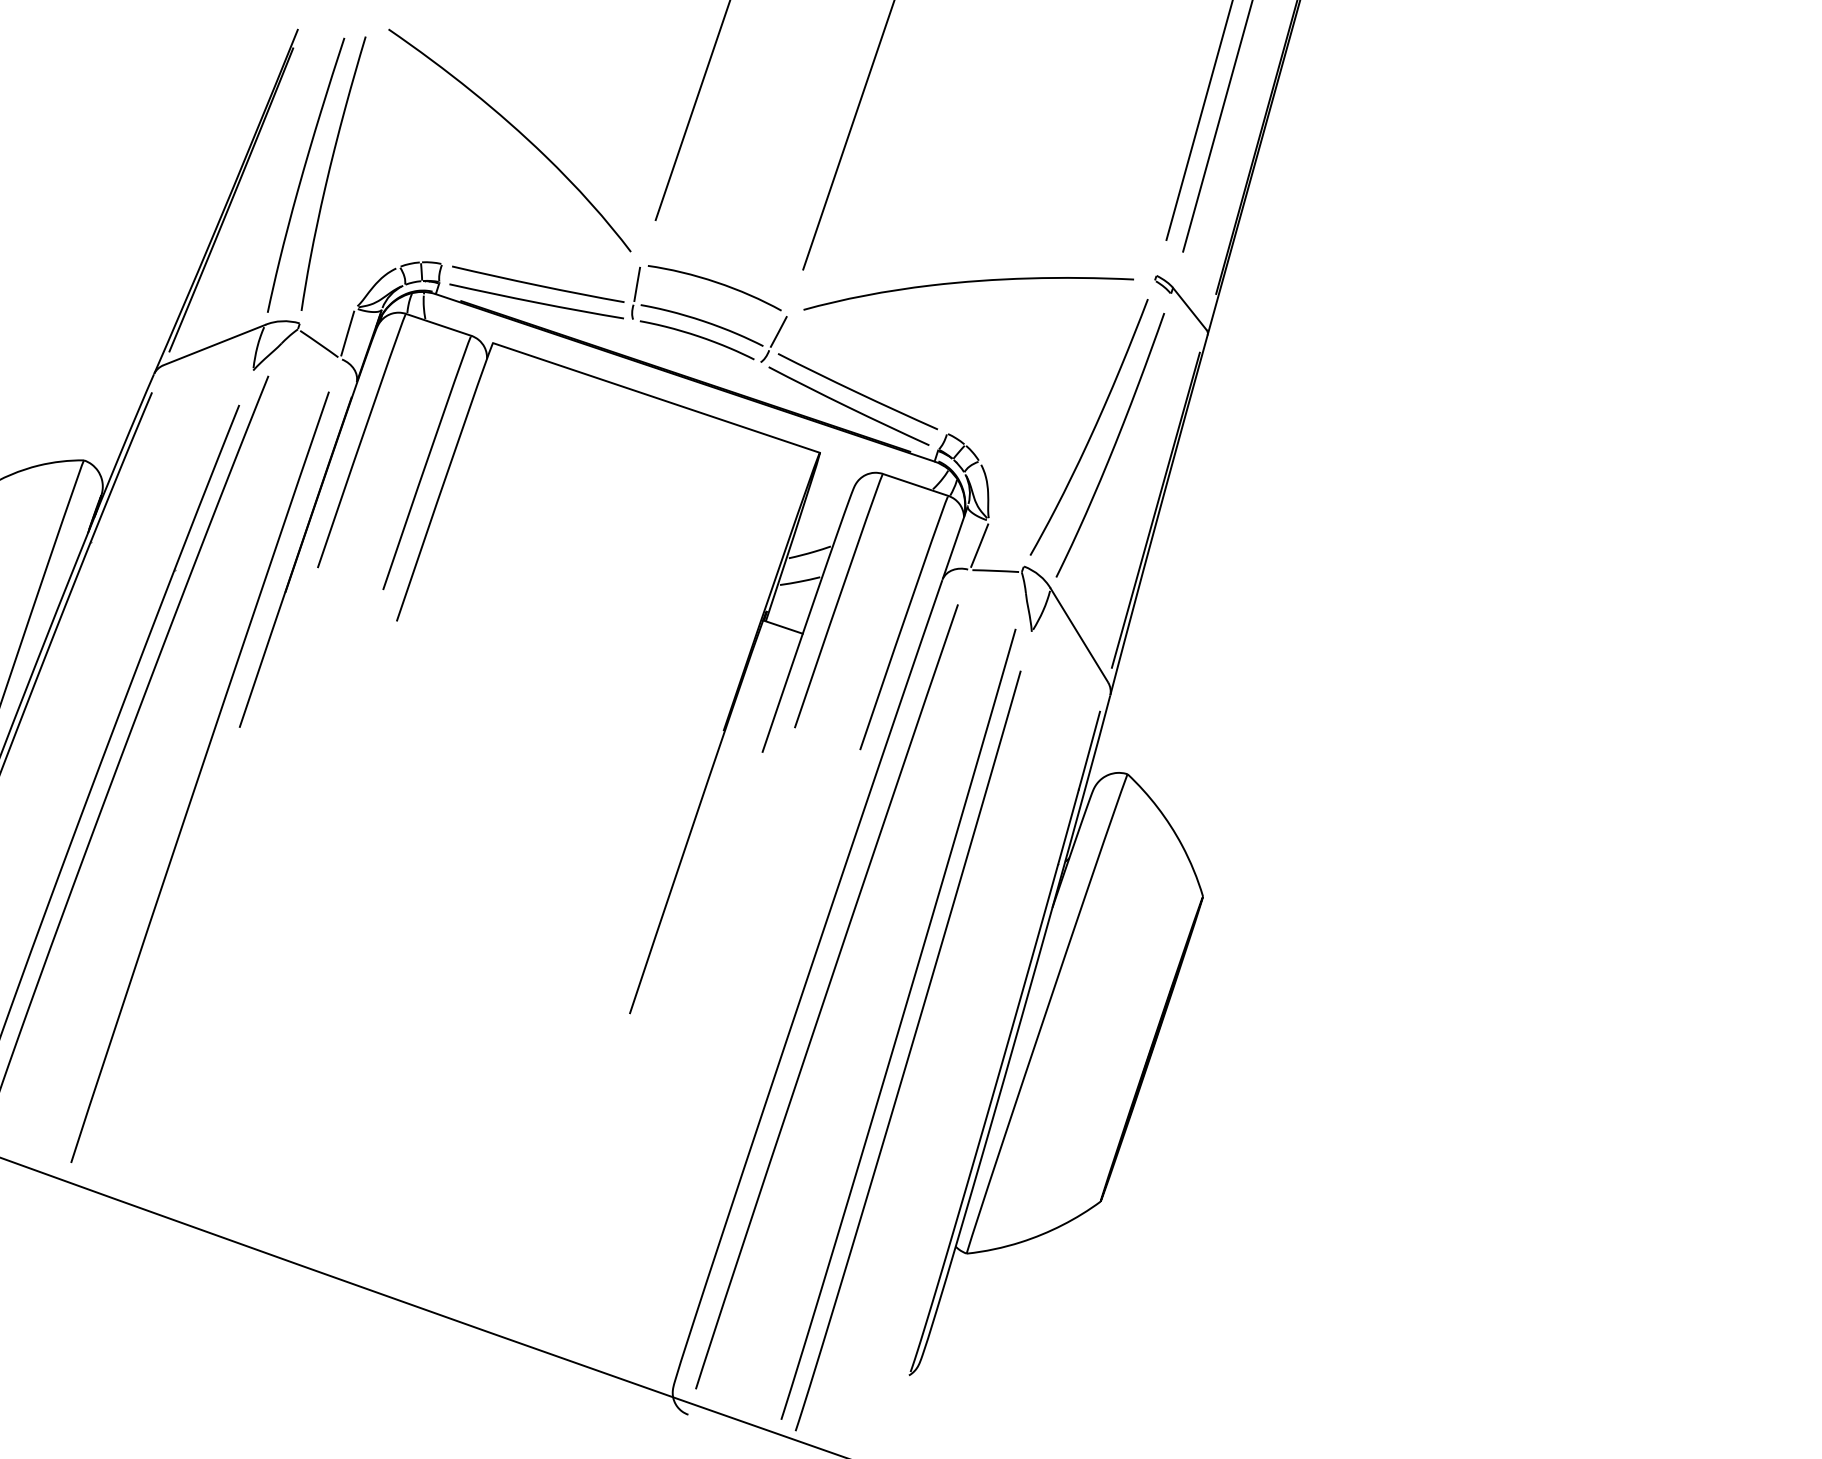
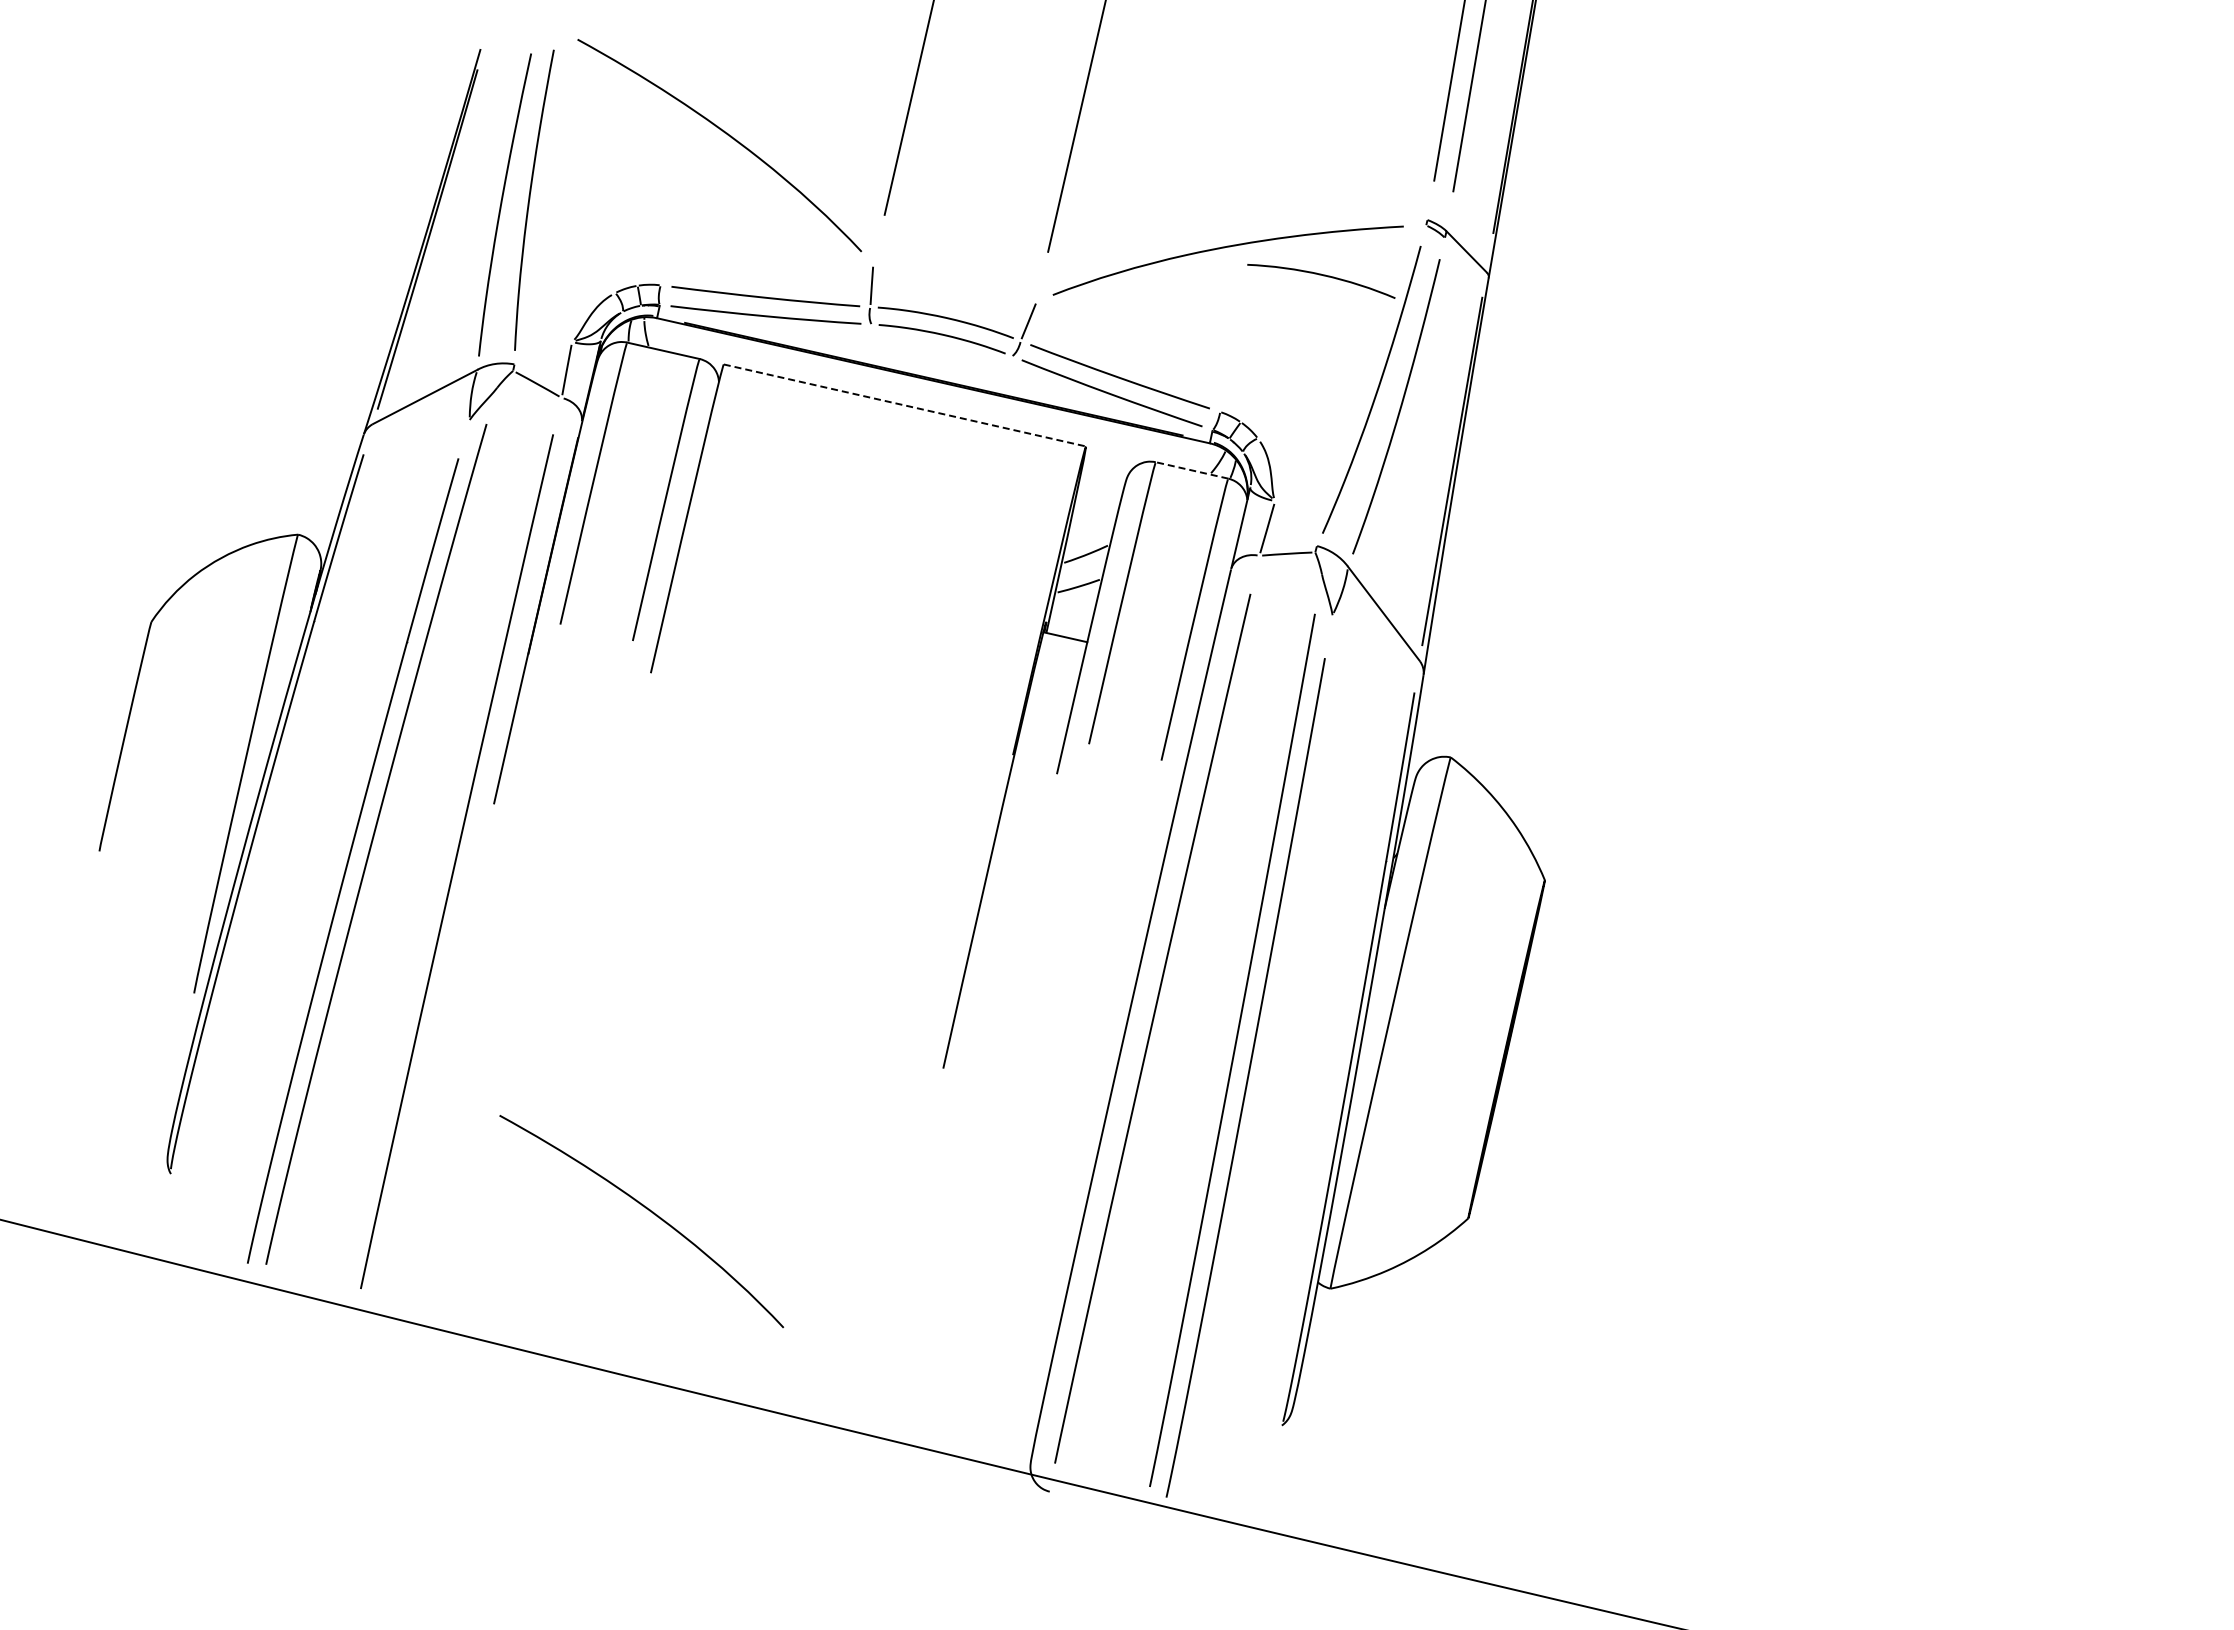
curve: (717, 283) -> (1323, 276), moved
line: (656, 397) -> (904, 405), solid -> dashed
line: (915, 484) -> (1191, 470), solid -> dashed
curve: (345, 1118) -> (649, 1211), added

